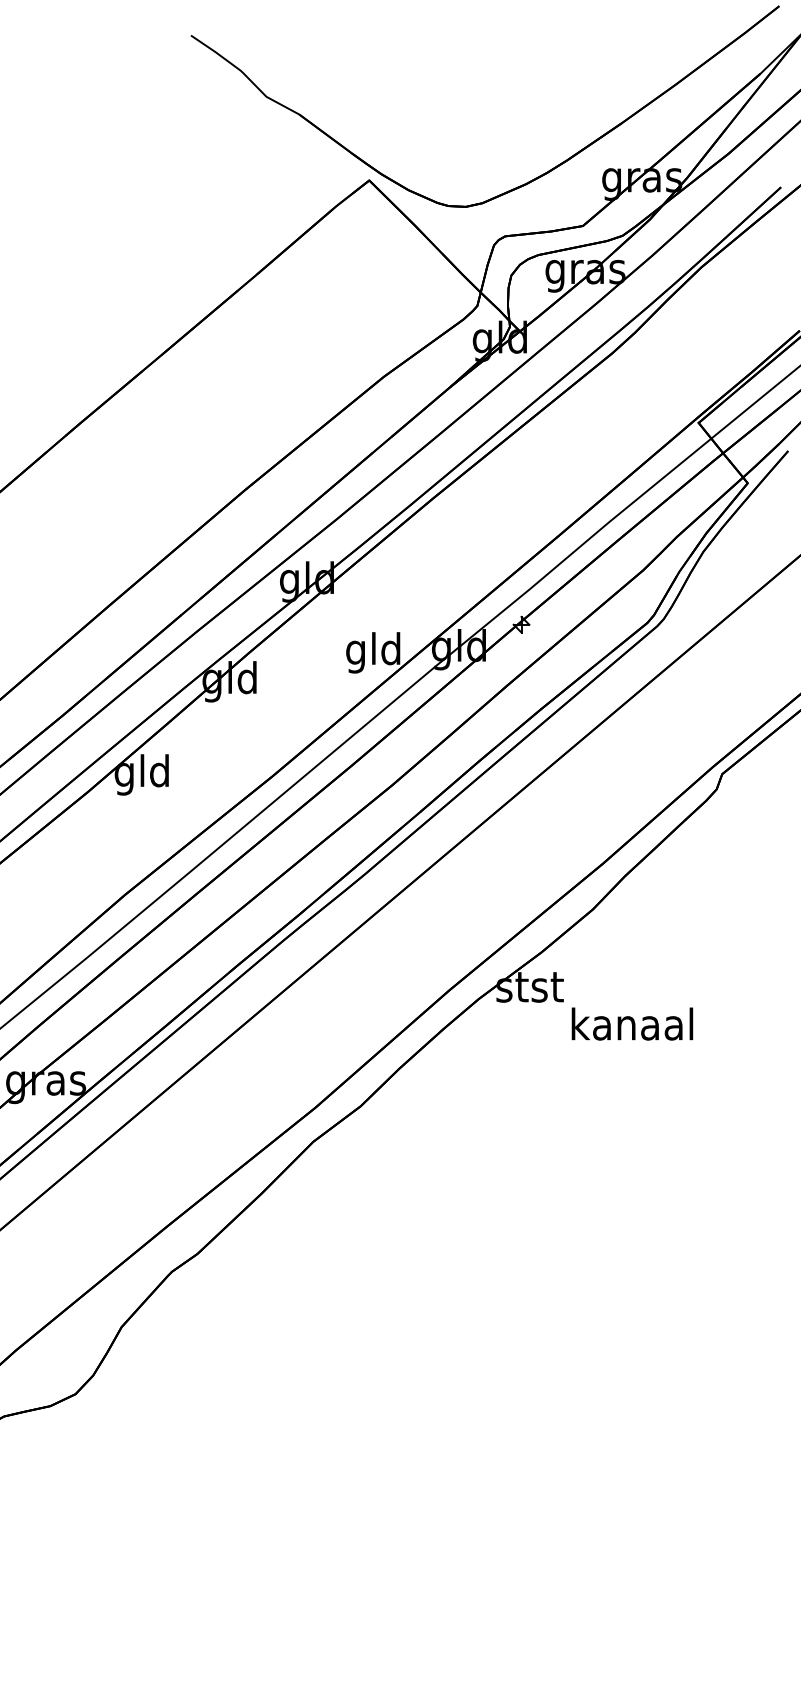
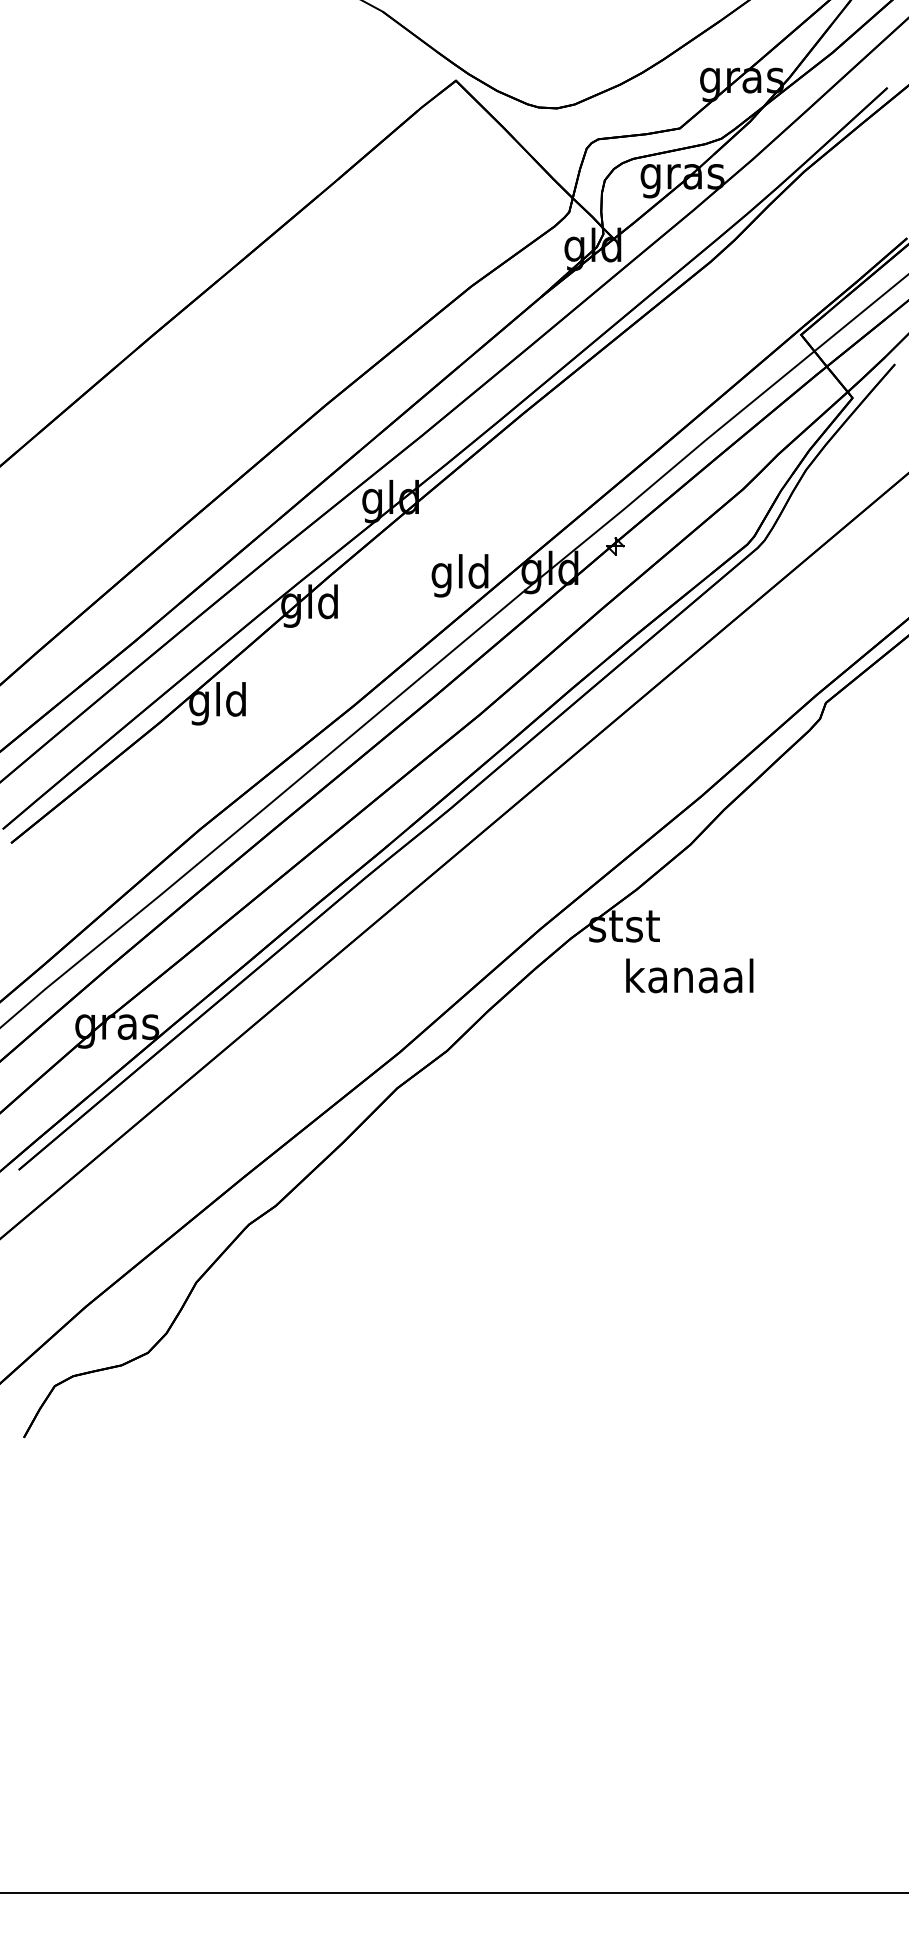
text: (632, 1023) -> (689, 975), moved

